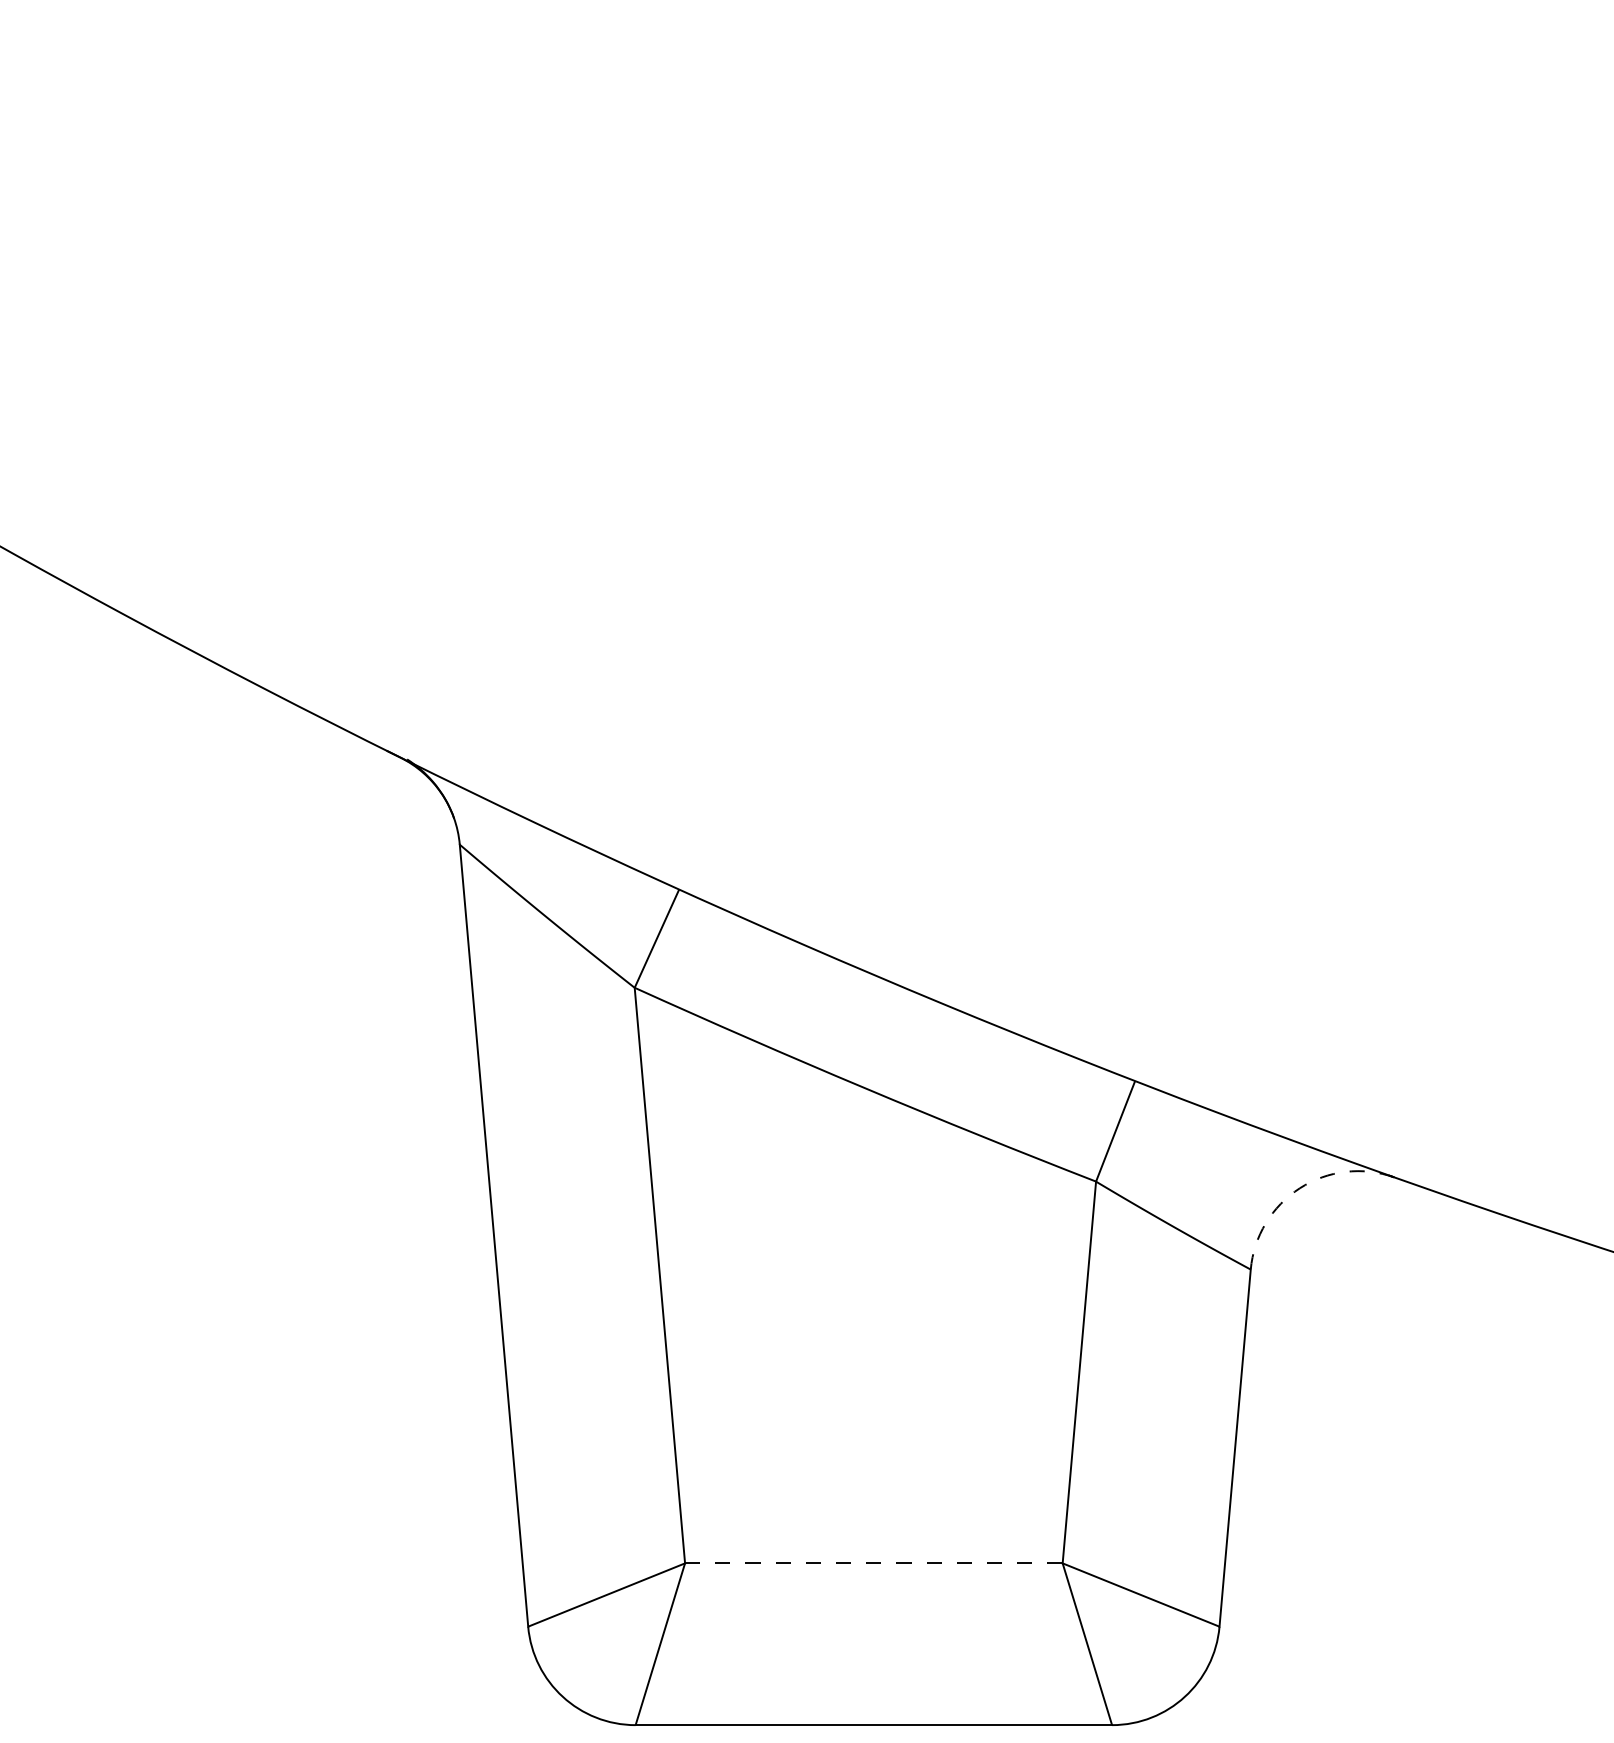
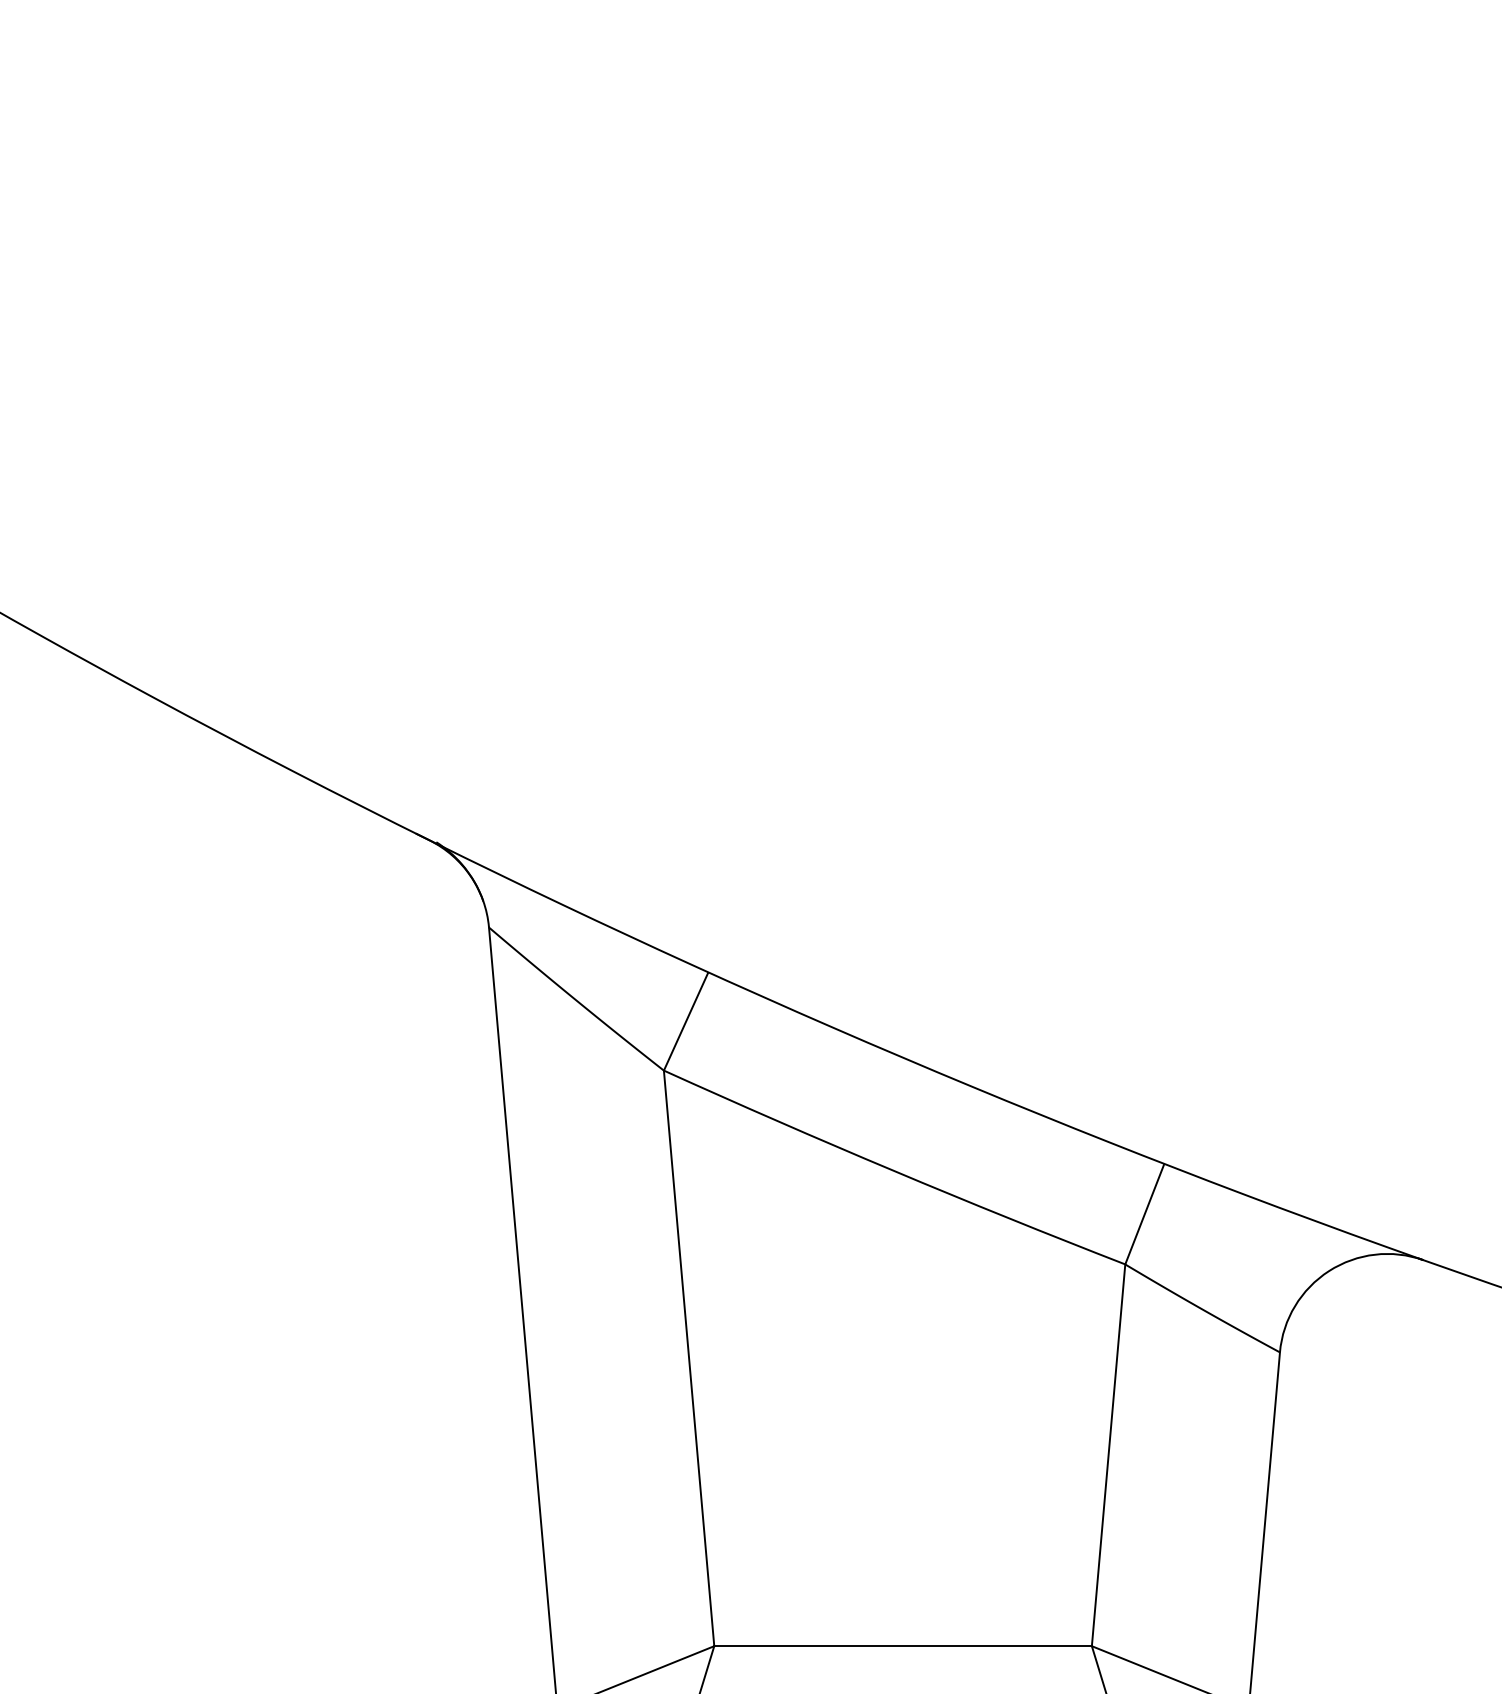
arc: (1299, 1188) -> (1328, 1271), dashed -> solid
line: (873, 1563) -> (902, 1646), dashed -> solid

